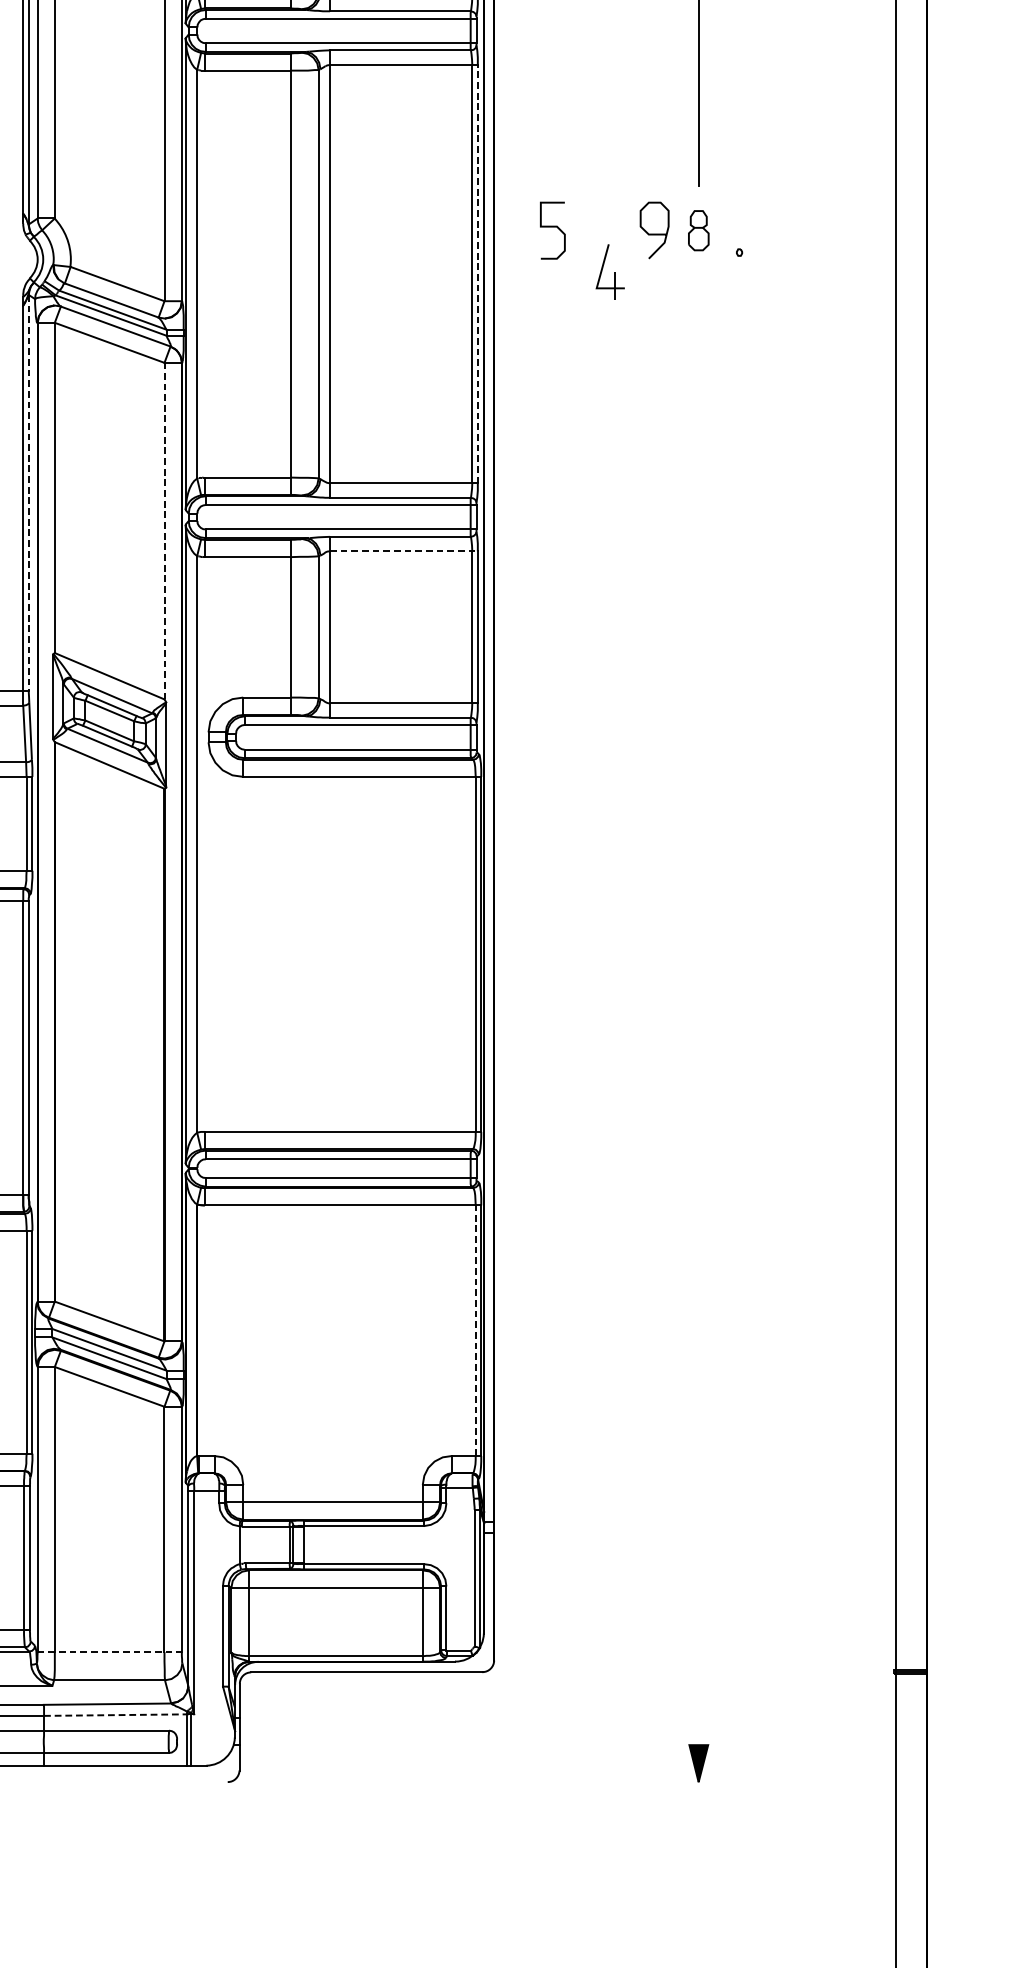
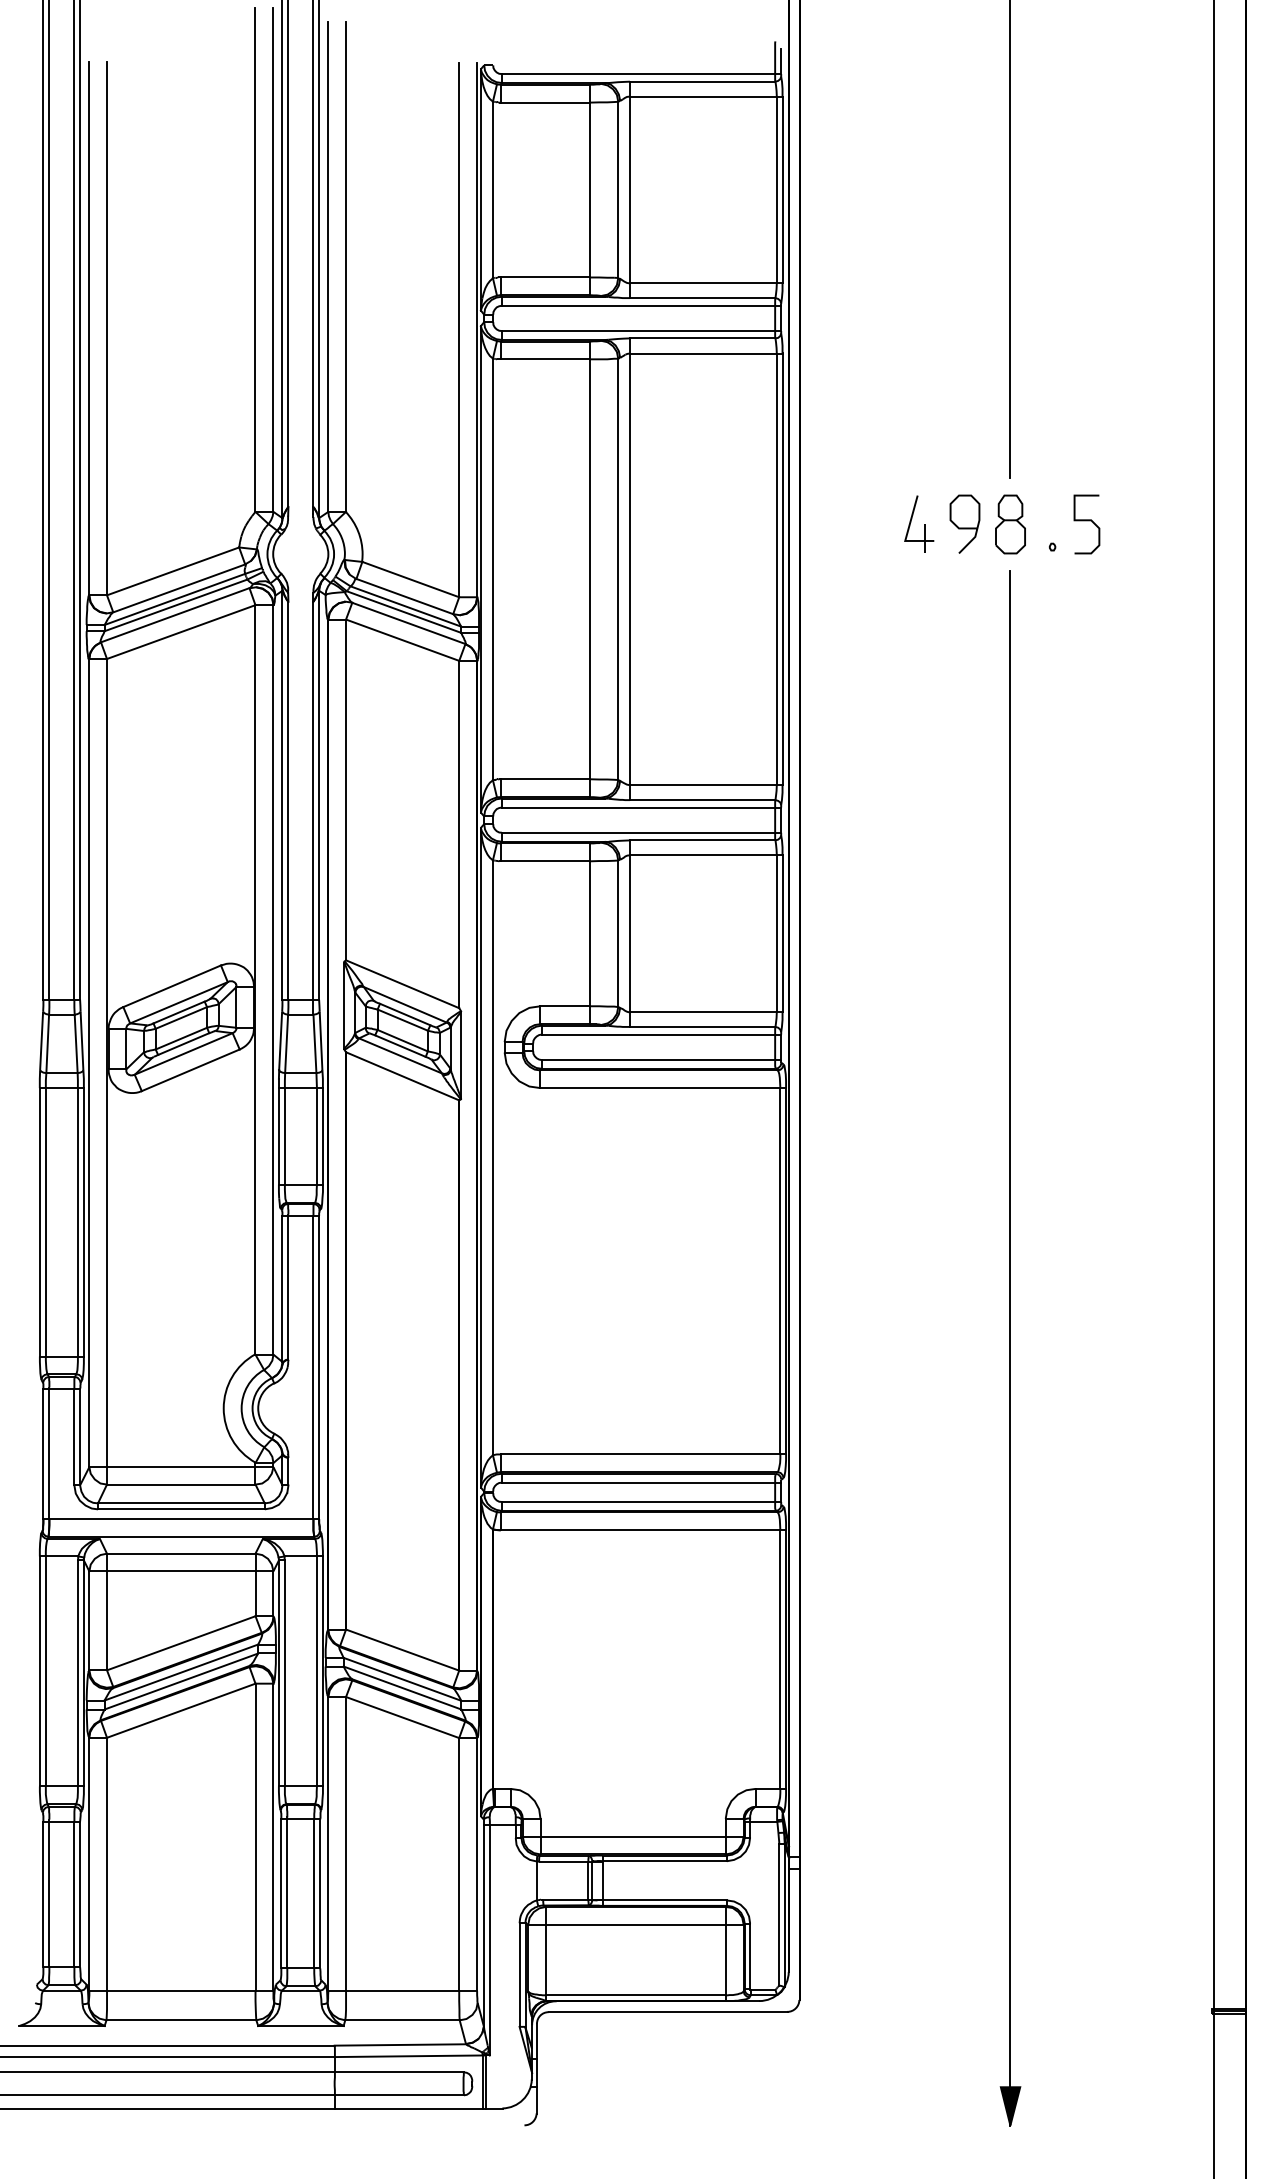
curve: (552, 227) -> (1086, 521), moved
part: (698, 230) -> (1010, 524), size x1.43
part: (610, 271) -> (919, 523), moved
line: (477, 274) -> (782, 569), dashed -> solid
line: (29, 493) -> (319, 795), dashed -> solid
line: (164, 531) -> (459, 834), dashed -> solid
line: (404, 551) -> (706, 855), dashed -> solid
line: (698, 1028) -> (1010, 1347), added
line: (475, 1330) -> (780, 1659), dashed -> solid
line: (110, 1652) -> (403, 1991), dashed -> solid
line: (116, 1715) -> (409, 2056), dashed -> solid

